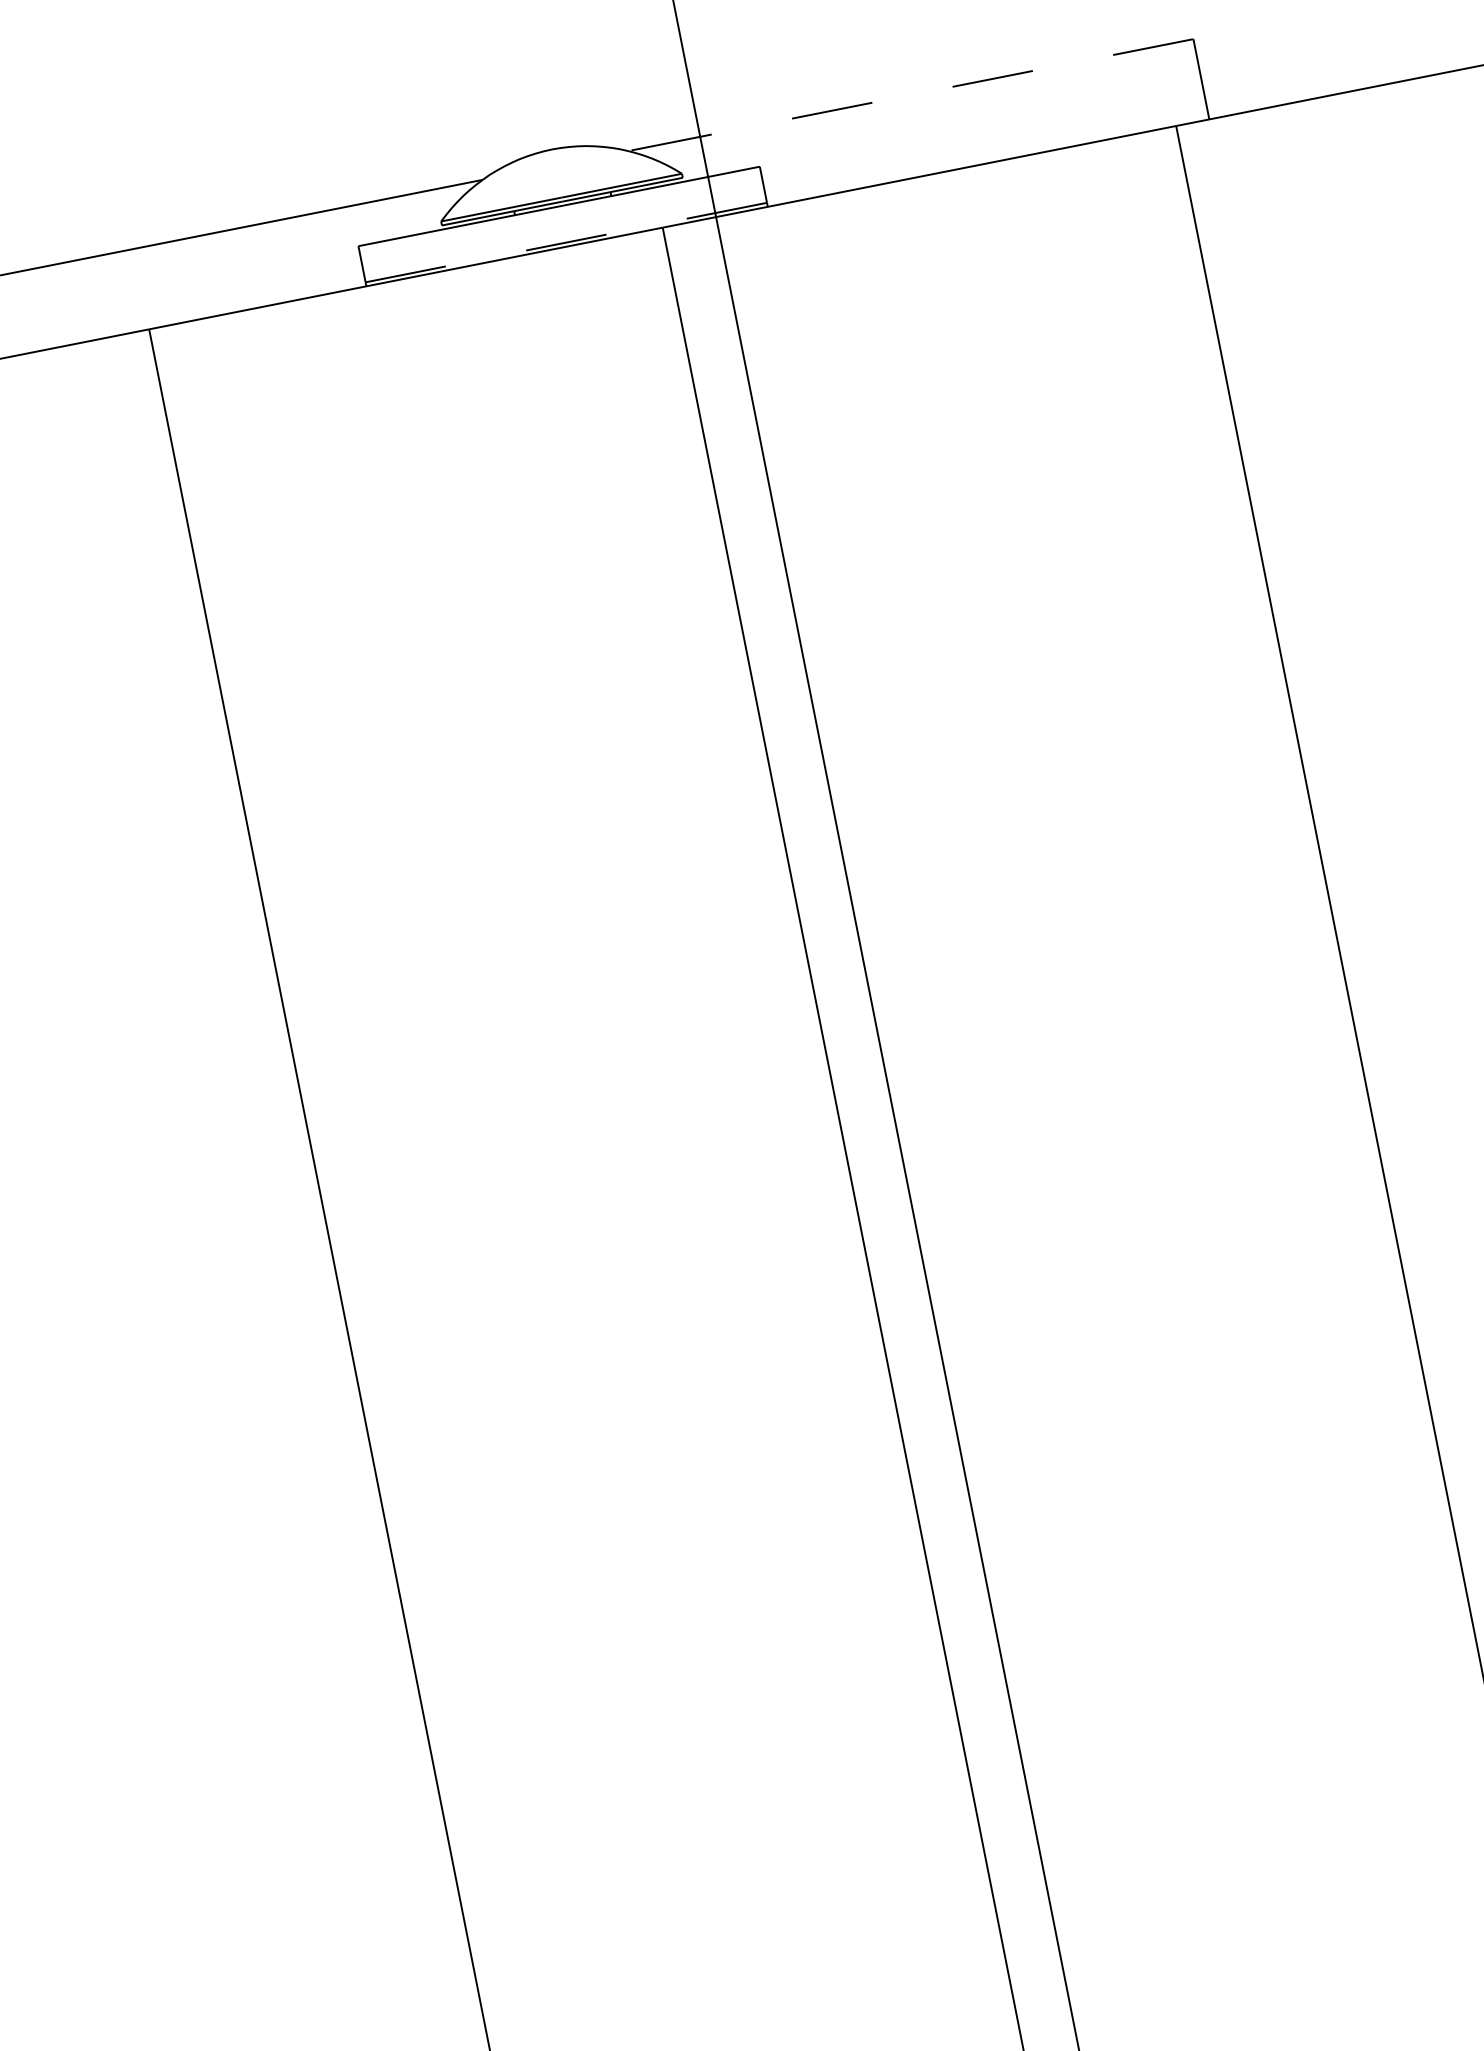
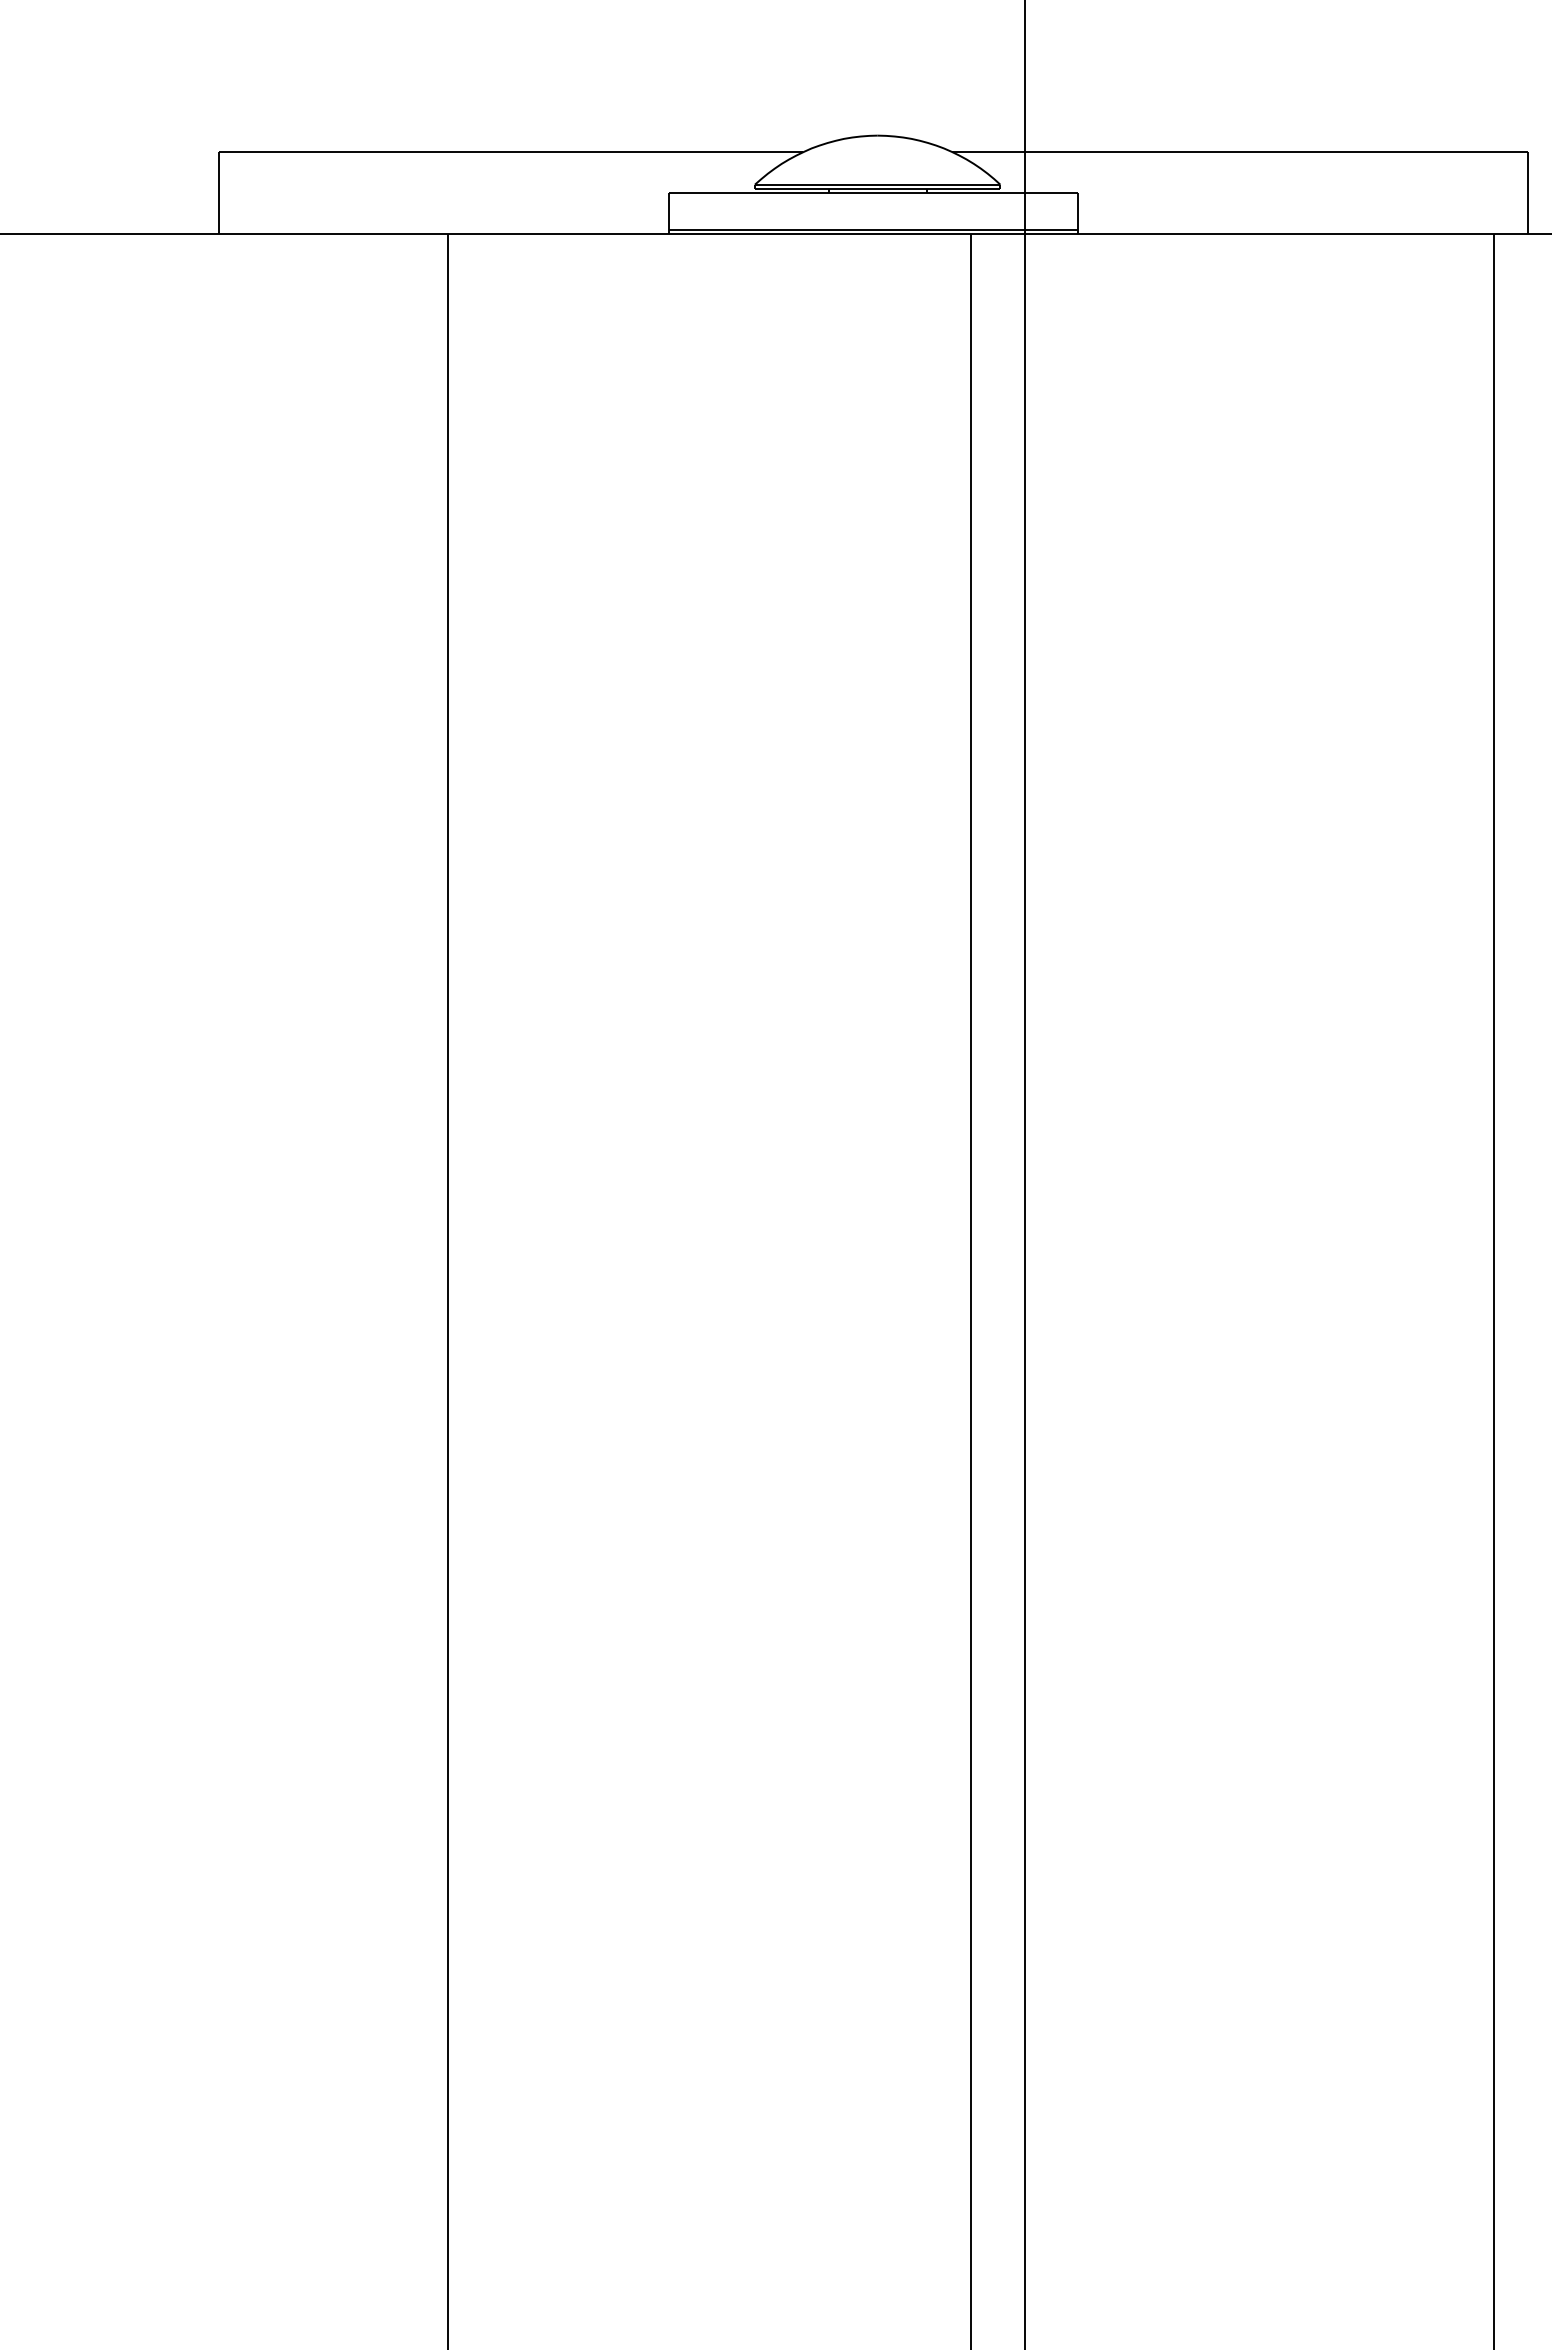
line: (910, 95) -> (1239, 152), dashed -> solid
line: (566, 242) -> (873, 229), dashed -> solid

